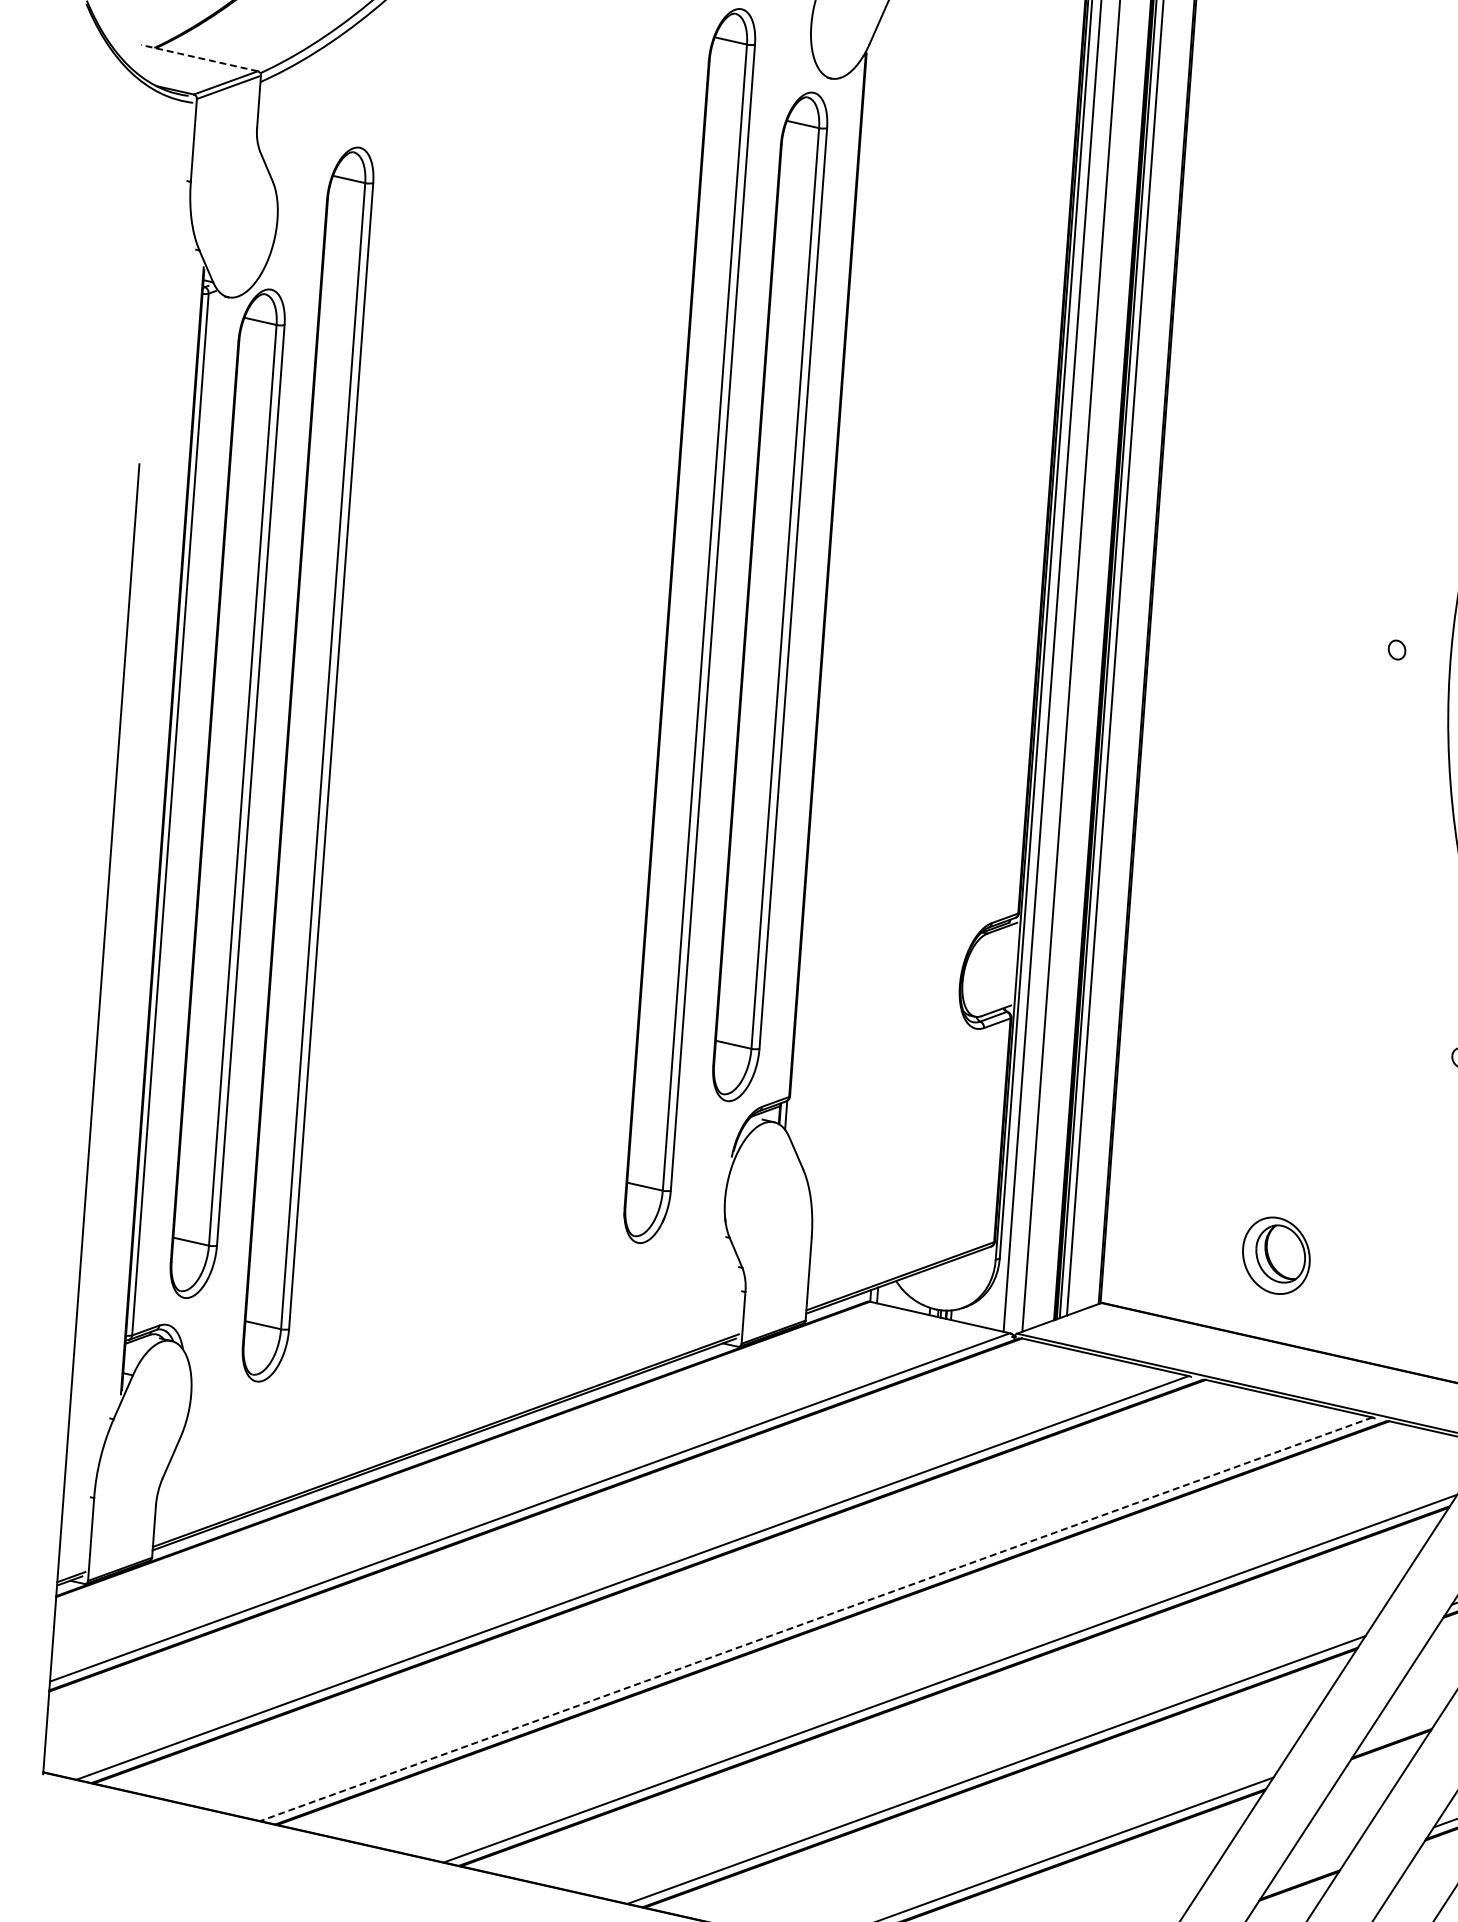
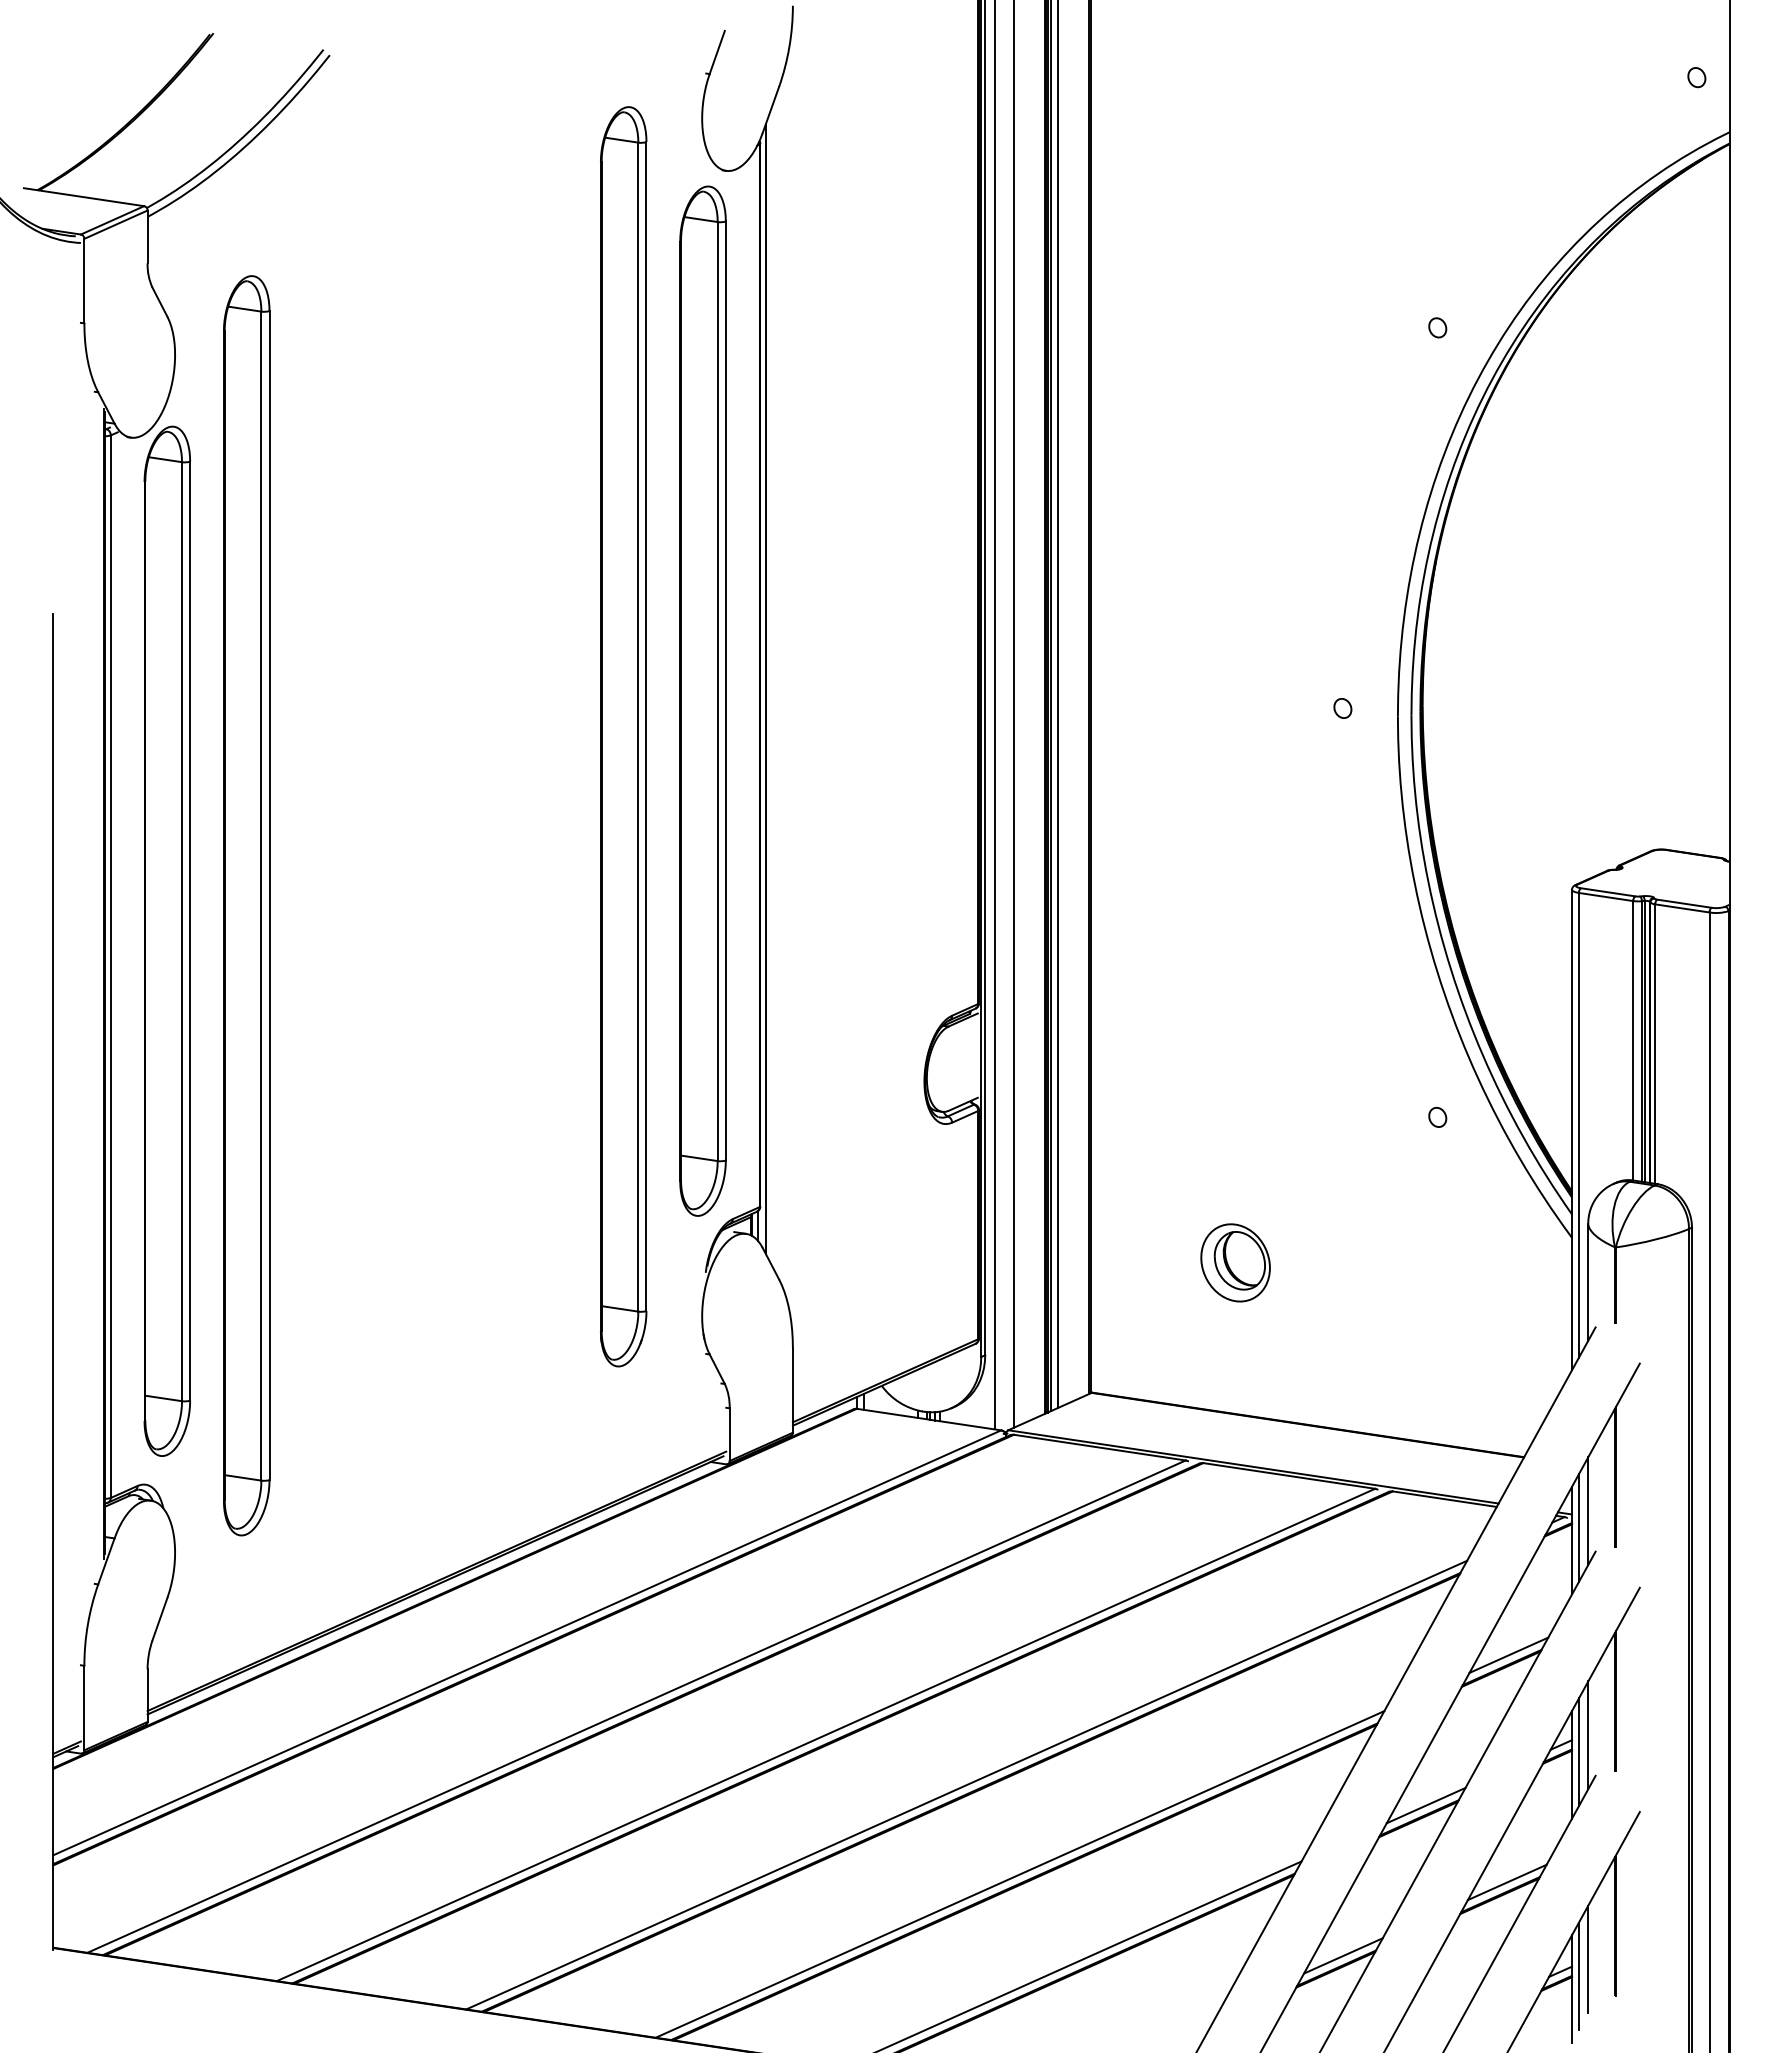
line: (200, 58) -> (84, 197), dashed -> solid
line: (832, 588) -> (765, 688), added
part: (1276, 1255) -> (1235, 1262), moved
line: (816, 1618) -> (826, 1734), dashed -> solid
line: (1399, 1731) -> (1425, 1805), added
line: (1307, 1872) -> (1343, 1955), added

